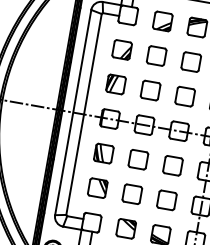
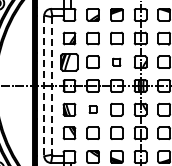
part: (116, 83) -> (69, 61), size x1.4
part: (184, 95) -> (116, 61), size x0.6
line: (73, 113) -> (44, 86), solid -> dashed
line: (83, 113) -> (51, 85), solid -> dashed
part: (137, 159) -> (92, 109), size x0.6

